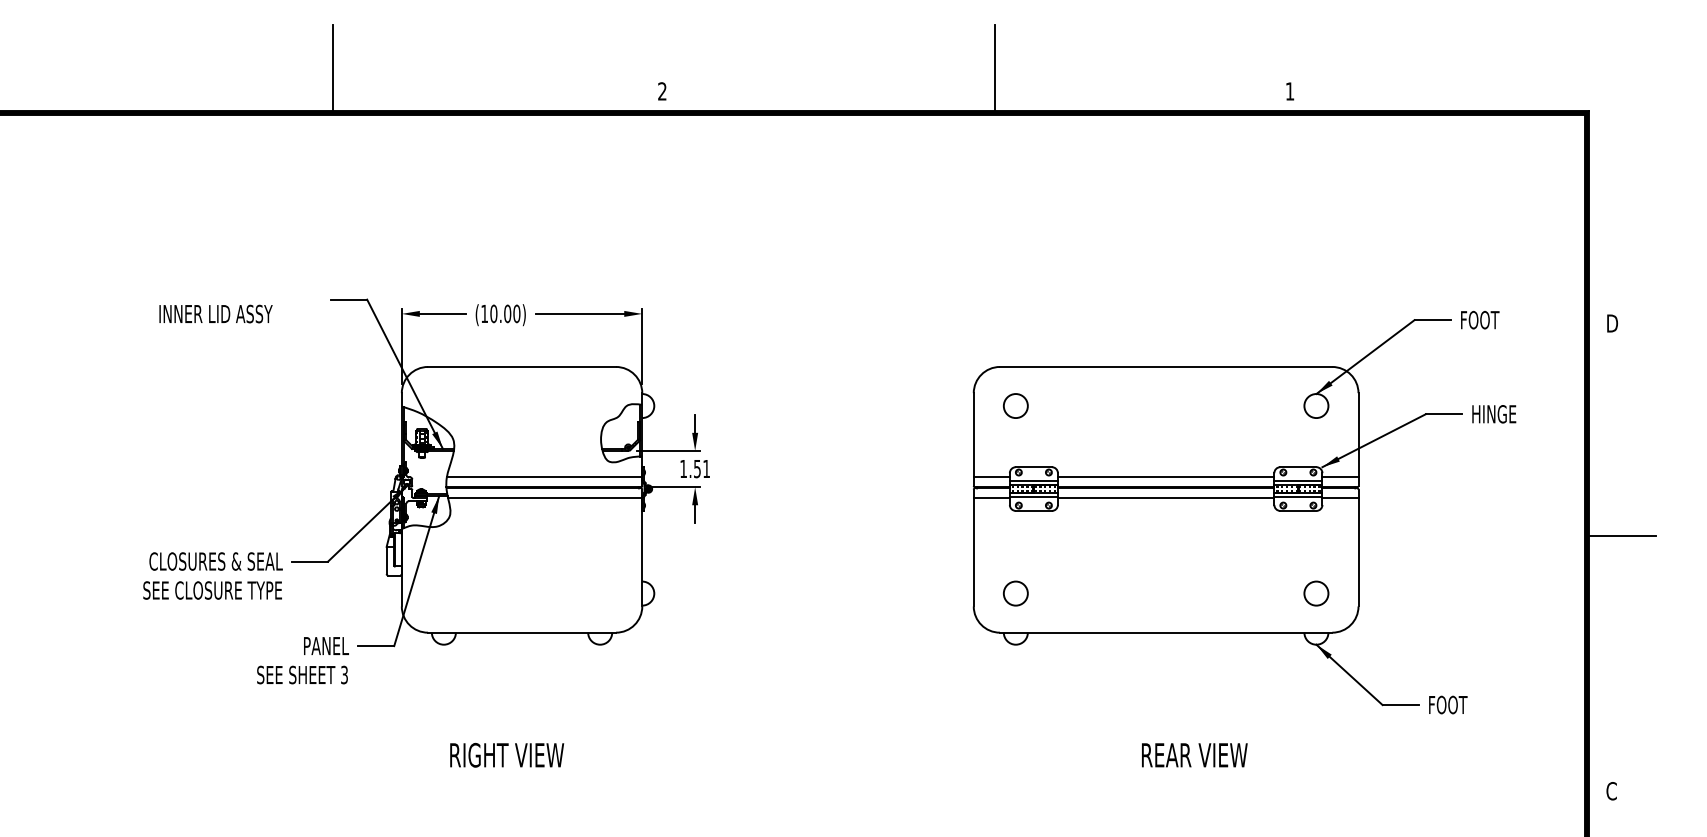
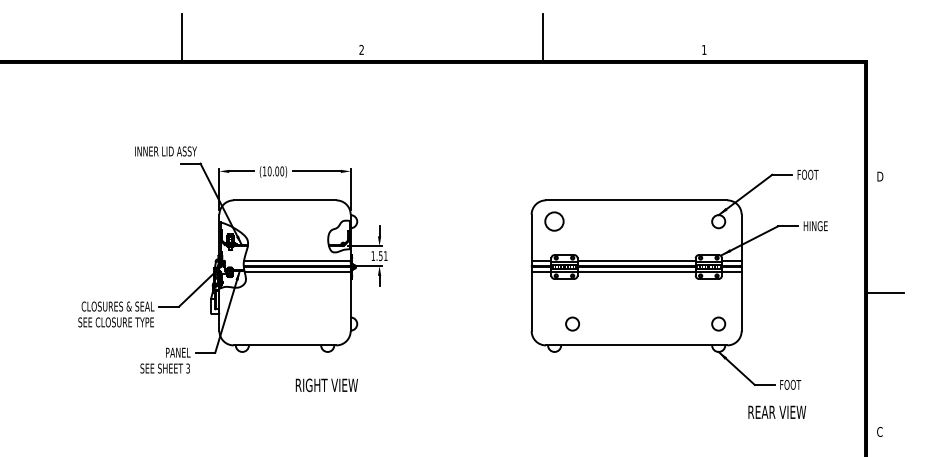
text: (215, 314) -> (165, 151), moved
circle: (1015, 405) -> (554, 221), size x1.4
circle: (1015, 592) -> (572, 323), moved
text: (1195, 753) -> (777, 411), moved
text: (506, 755) -> (326, 385), moved

